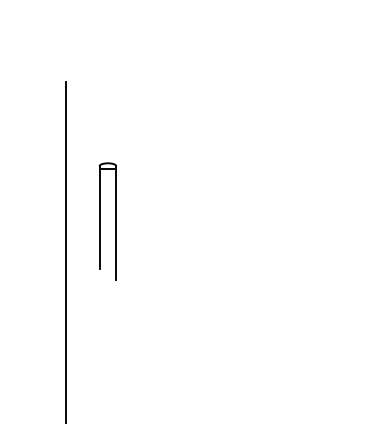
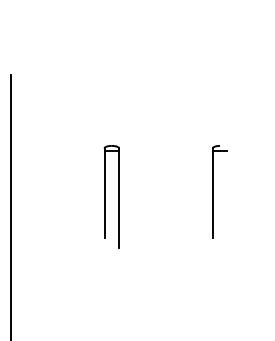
part: (298, 215) -> (213, 191), added
part: (100, 221) -> (105, 196), moved

